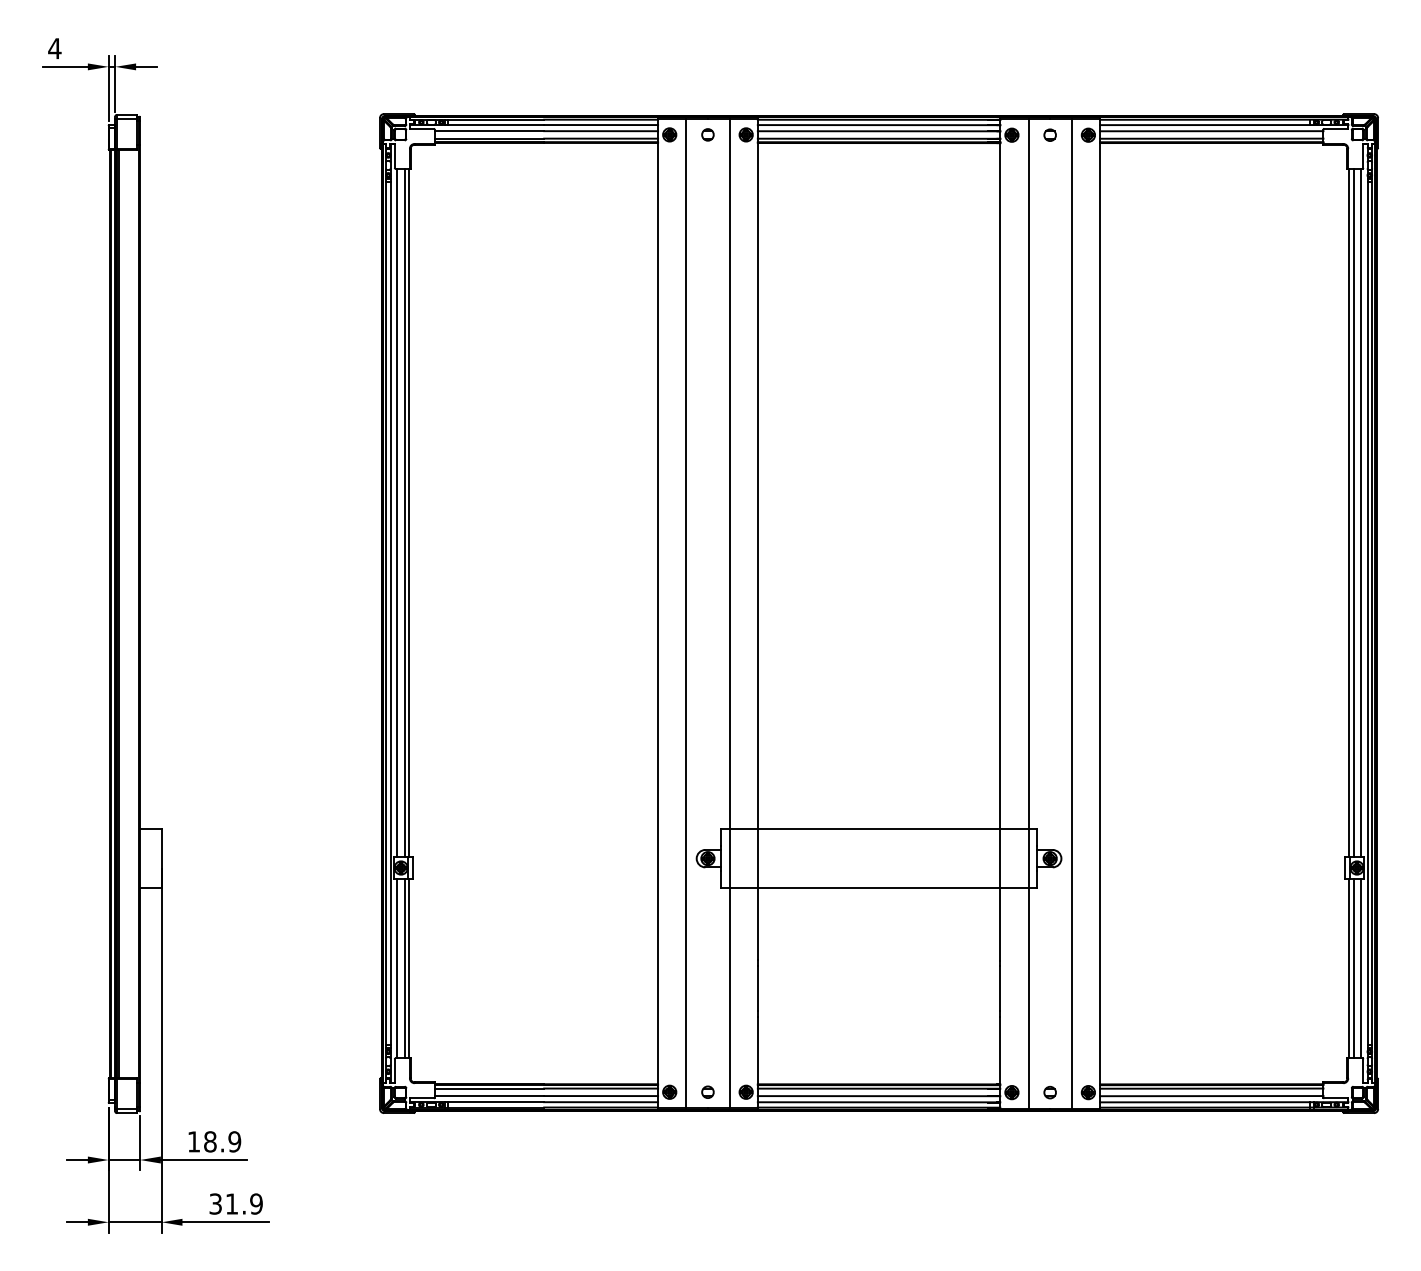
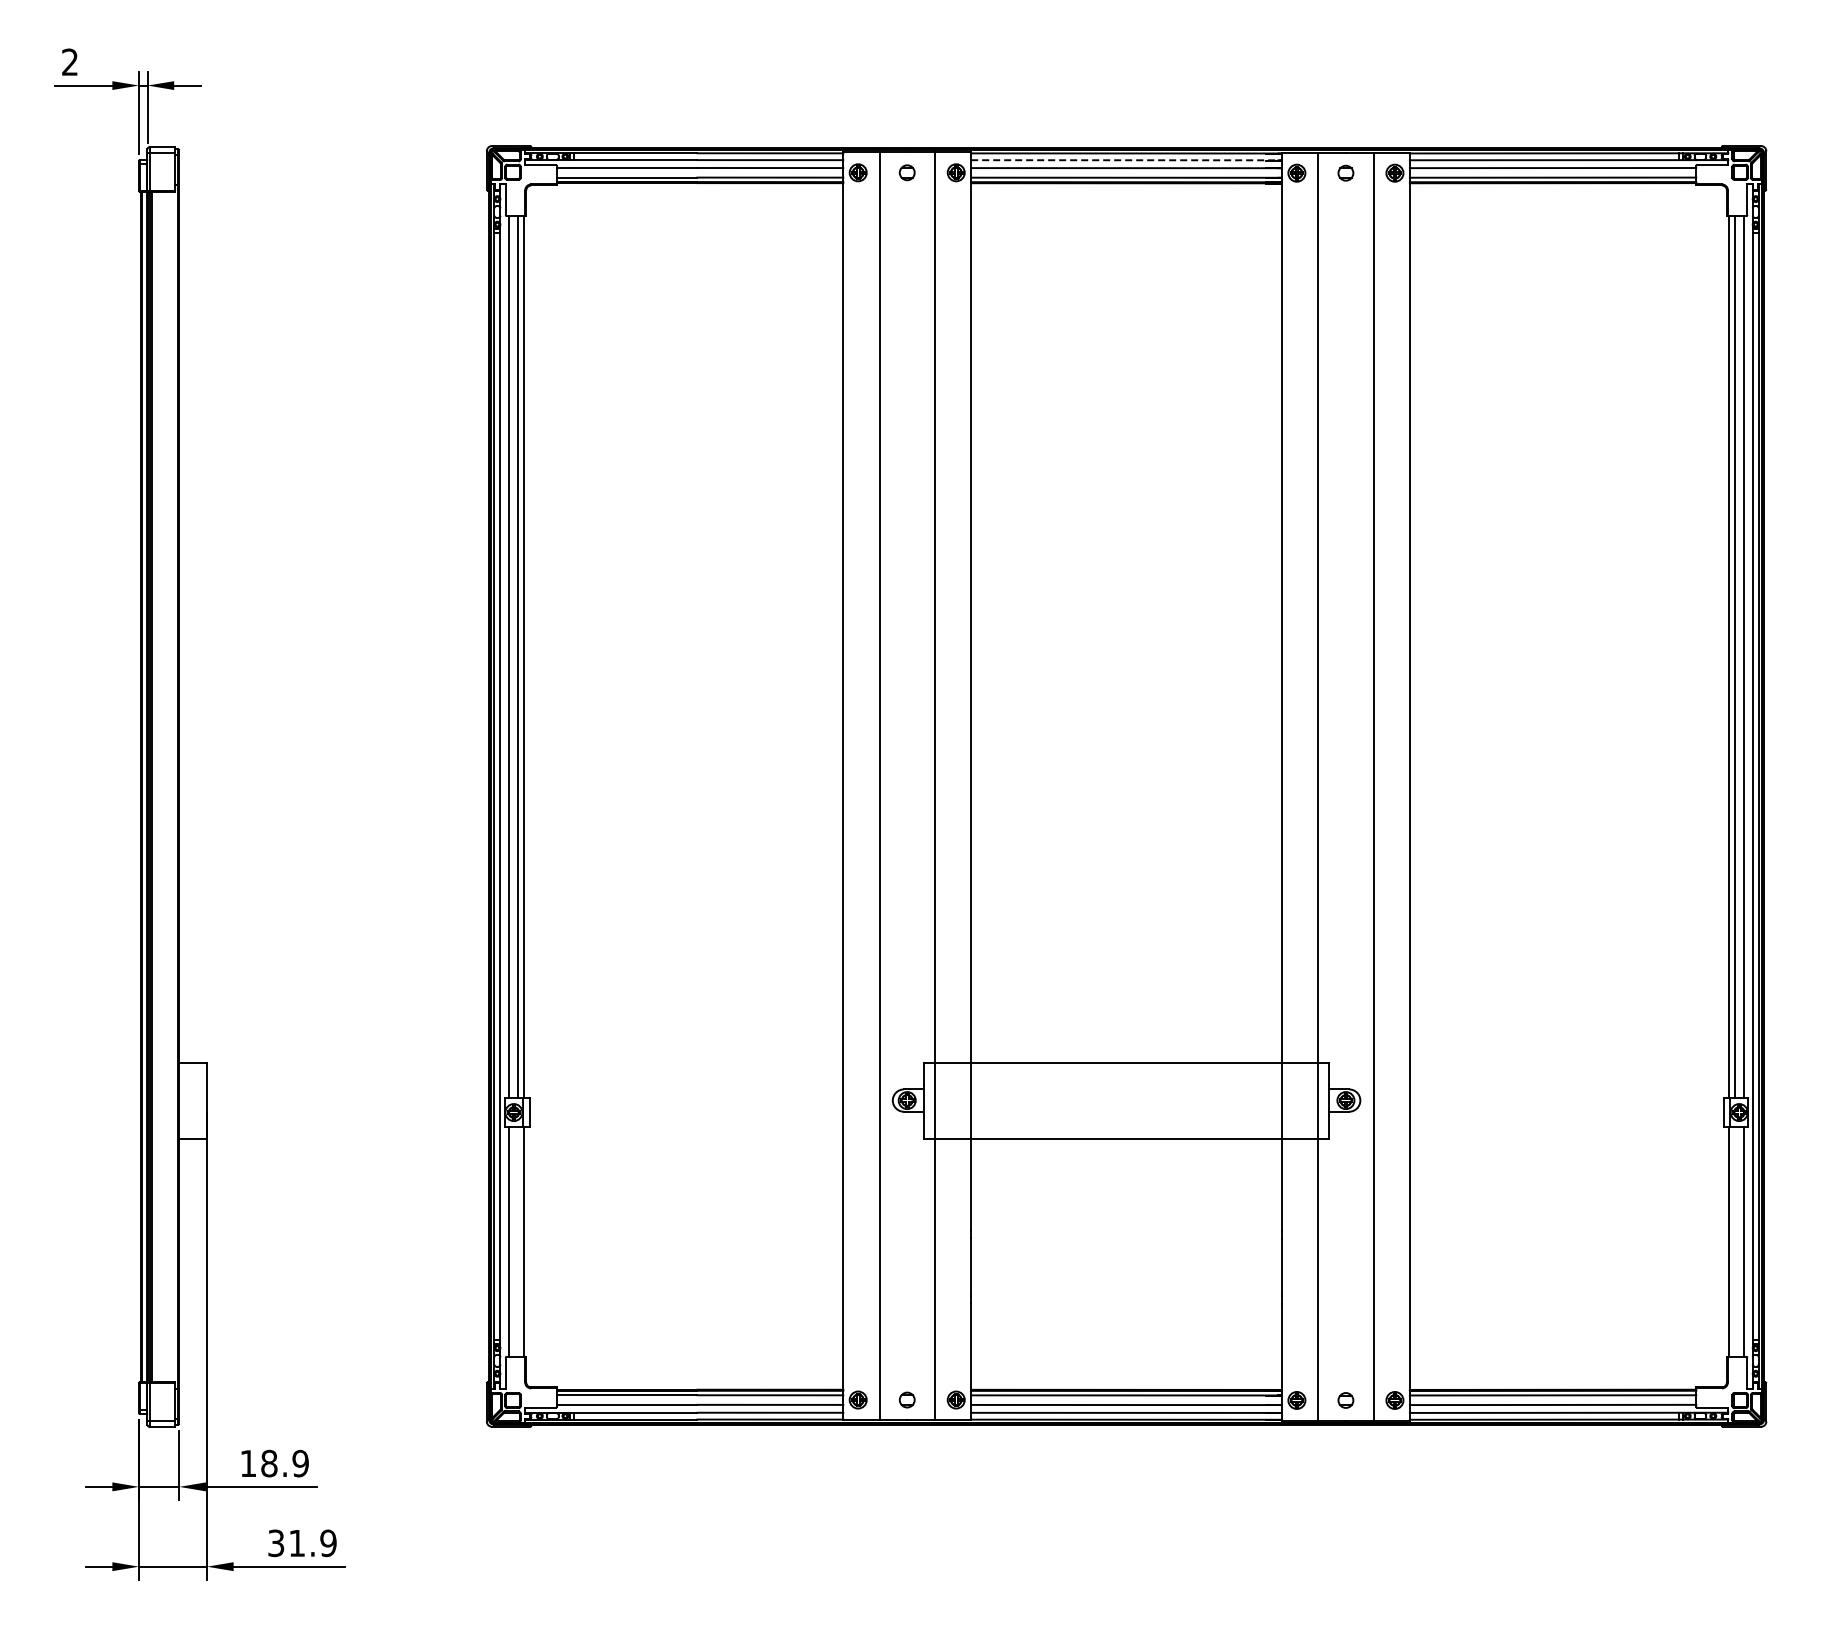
text: (54, 48) -> (69, 61), 4 -> 2
line: (879, 125) -> (1127, 160), solid -> dashed
line: (404, 968) -> (518, 1241), removed
line: (1353, 968) -> (1734, 1241), removed

